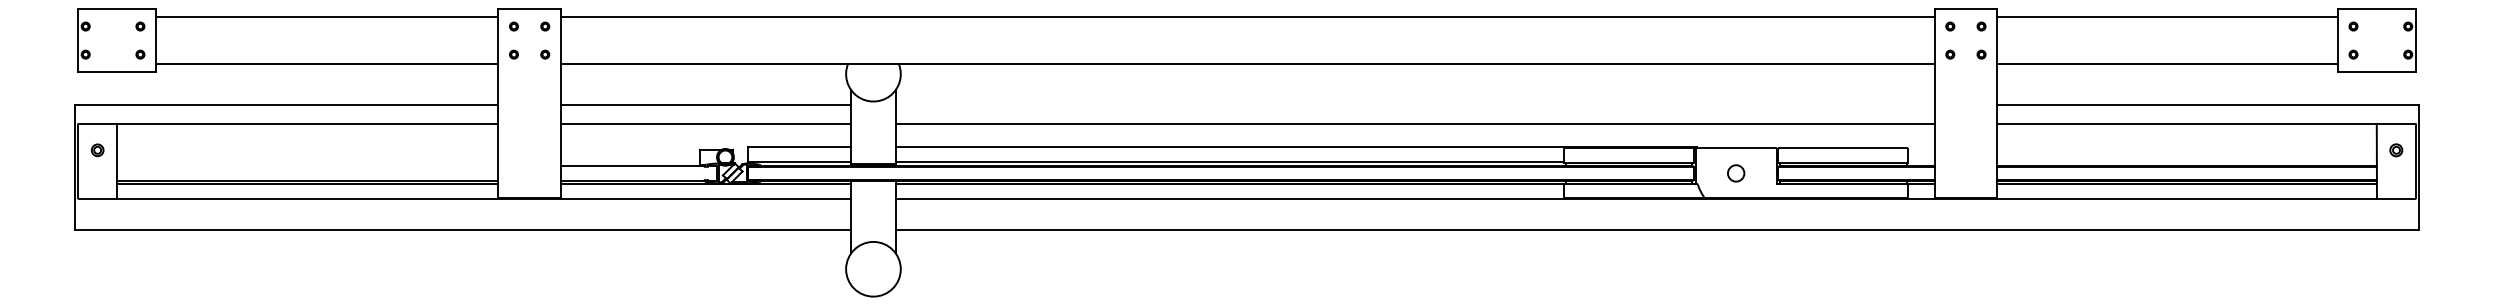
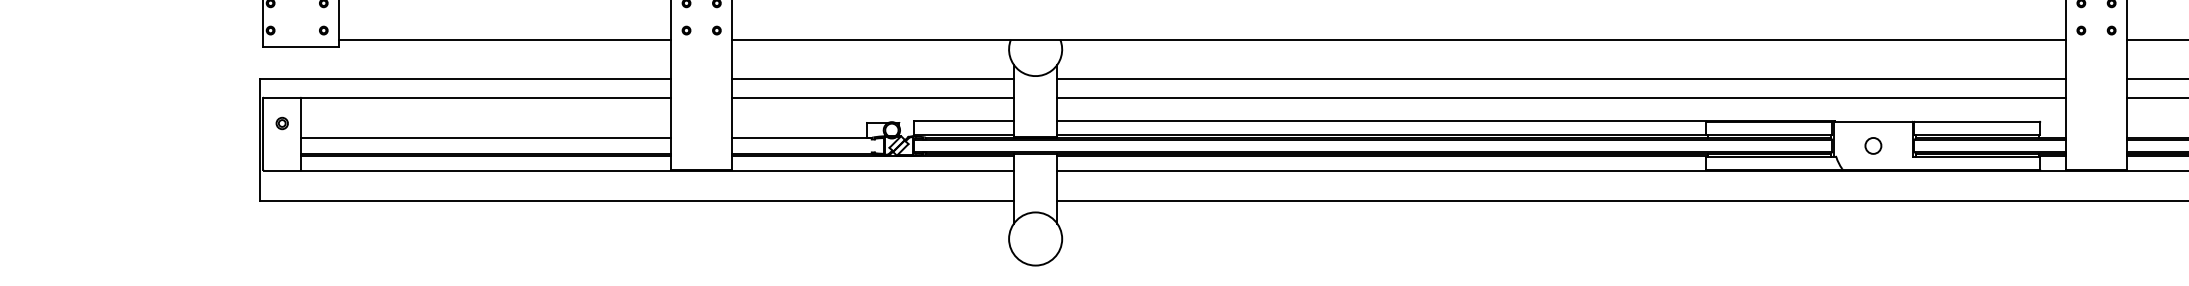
line: (1414, 105) -> (1561, 79), added
line: (307, 165) -> (486, 138), added

